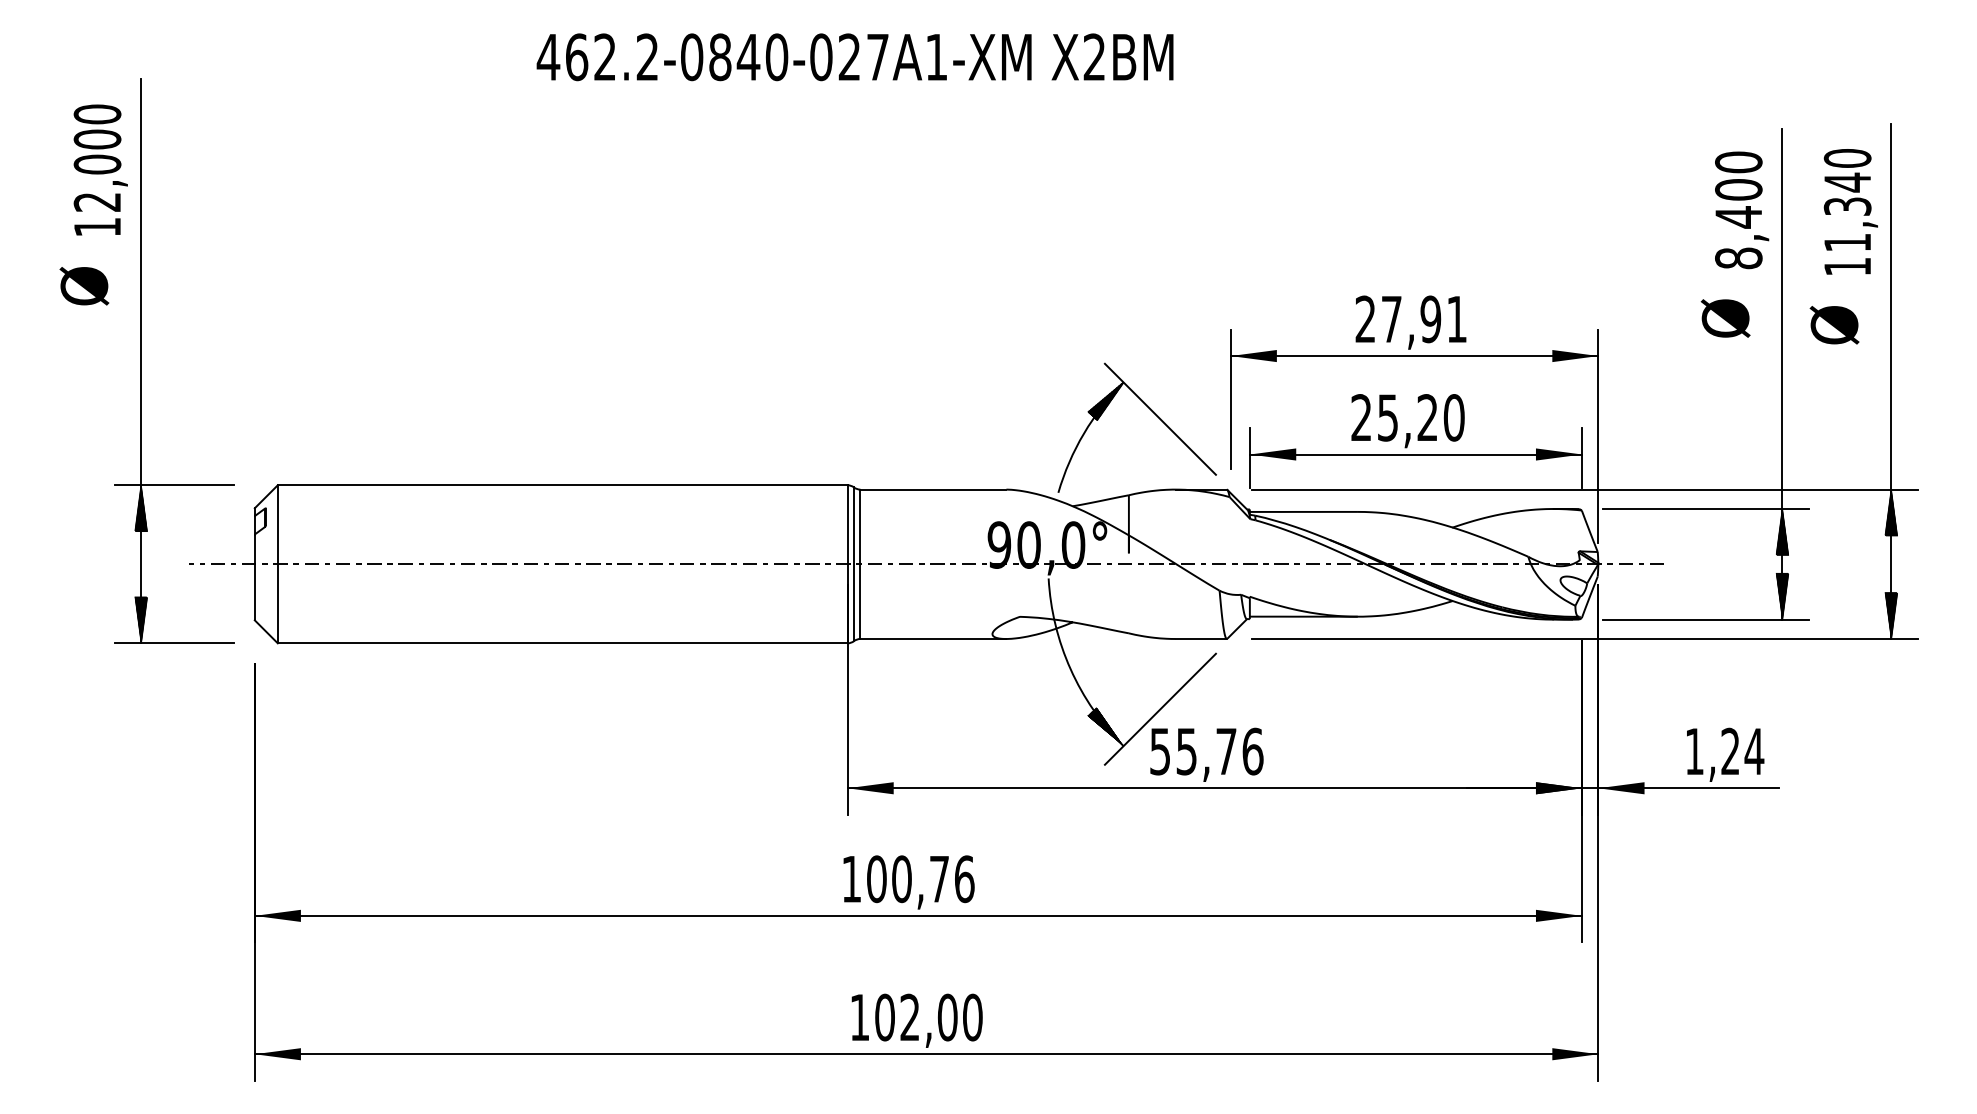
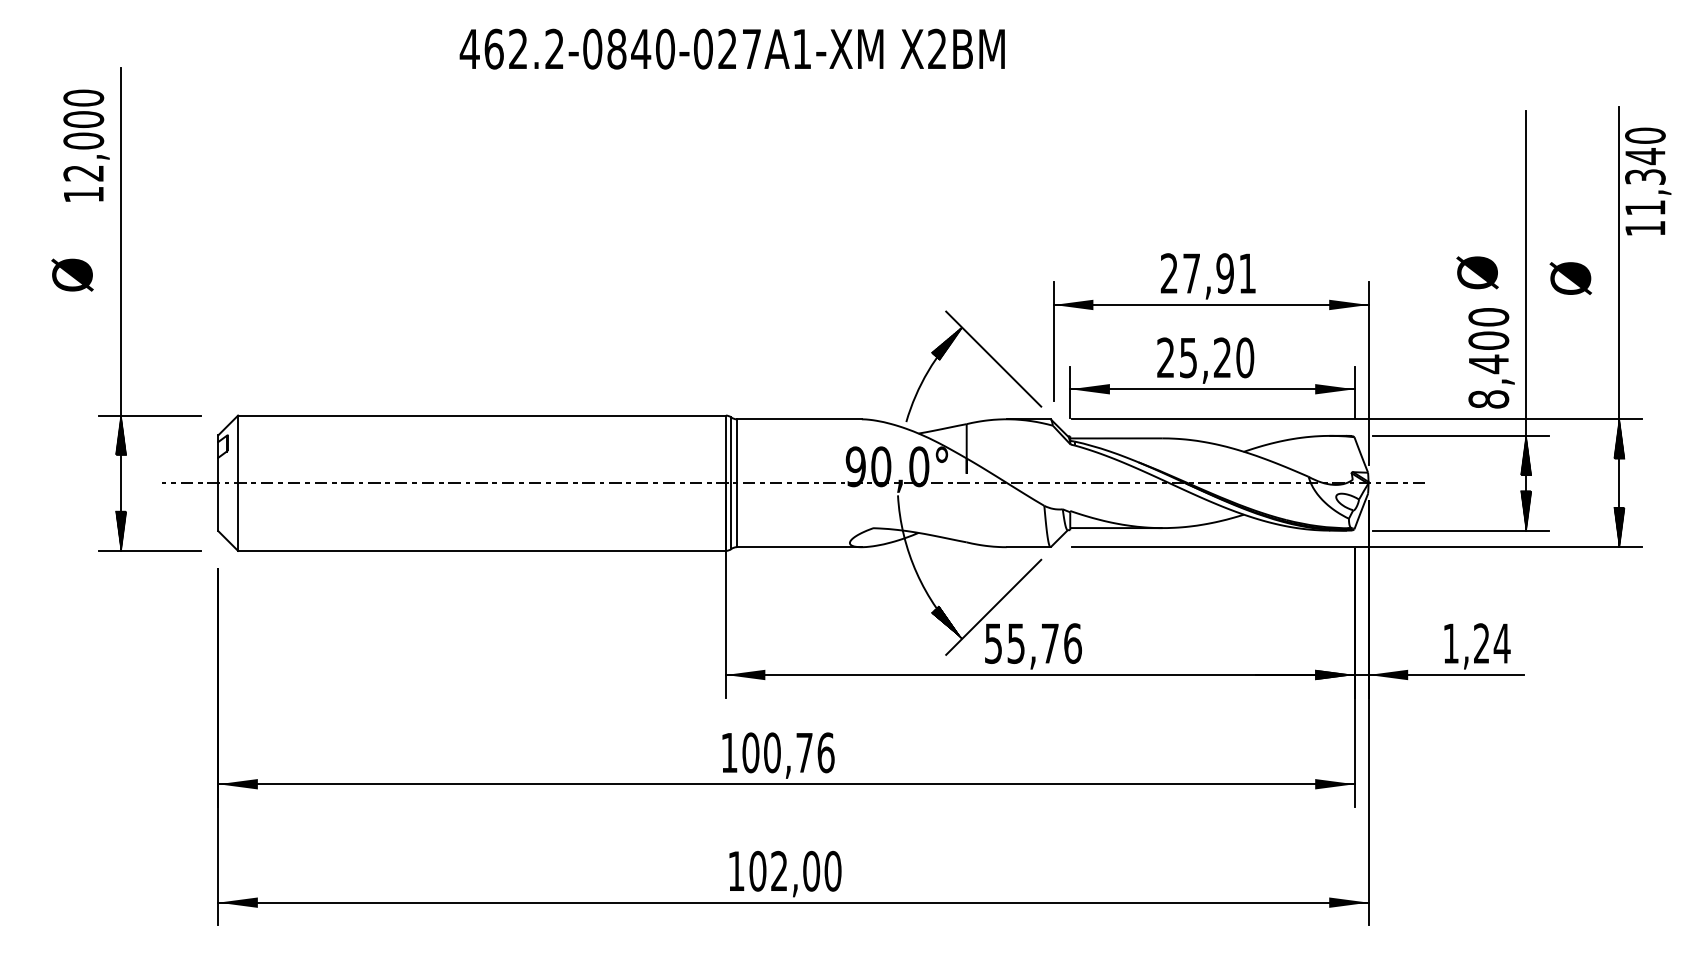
text: (1742, 210) -> (1491, 358), moved
text: (1850, 211) -> (1647, 181), moved
text: (84, 286) -> (72, 275), moved

